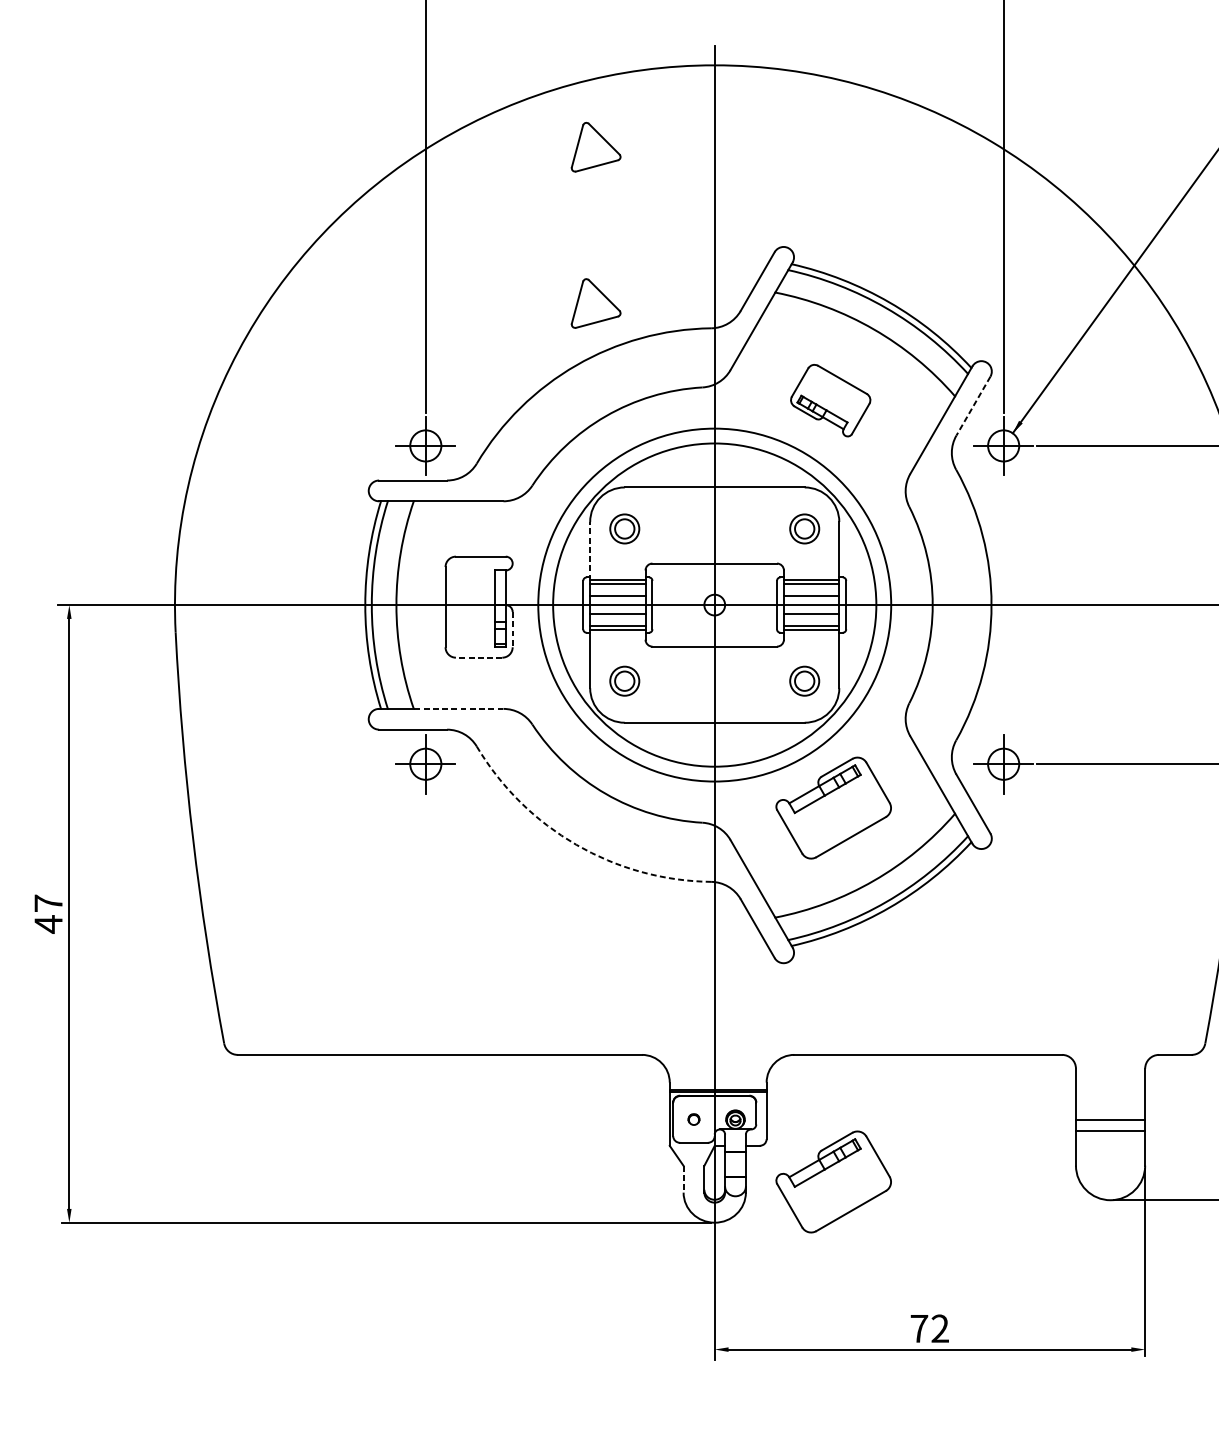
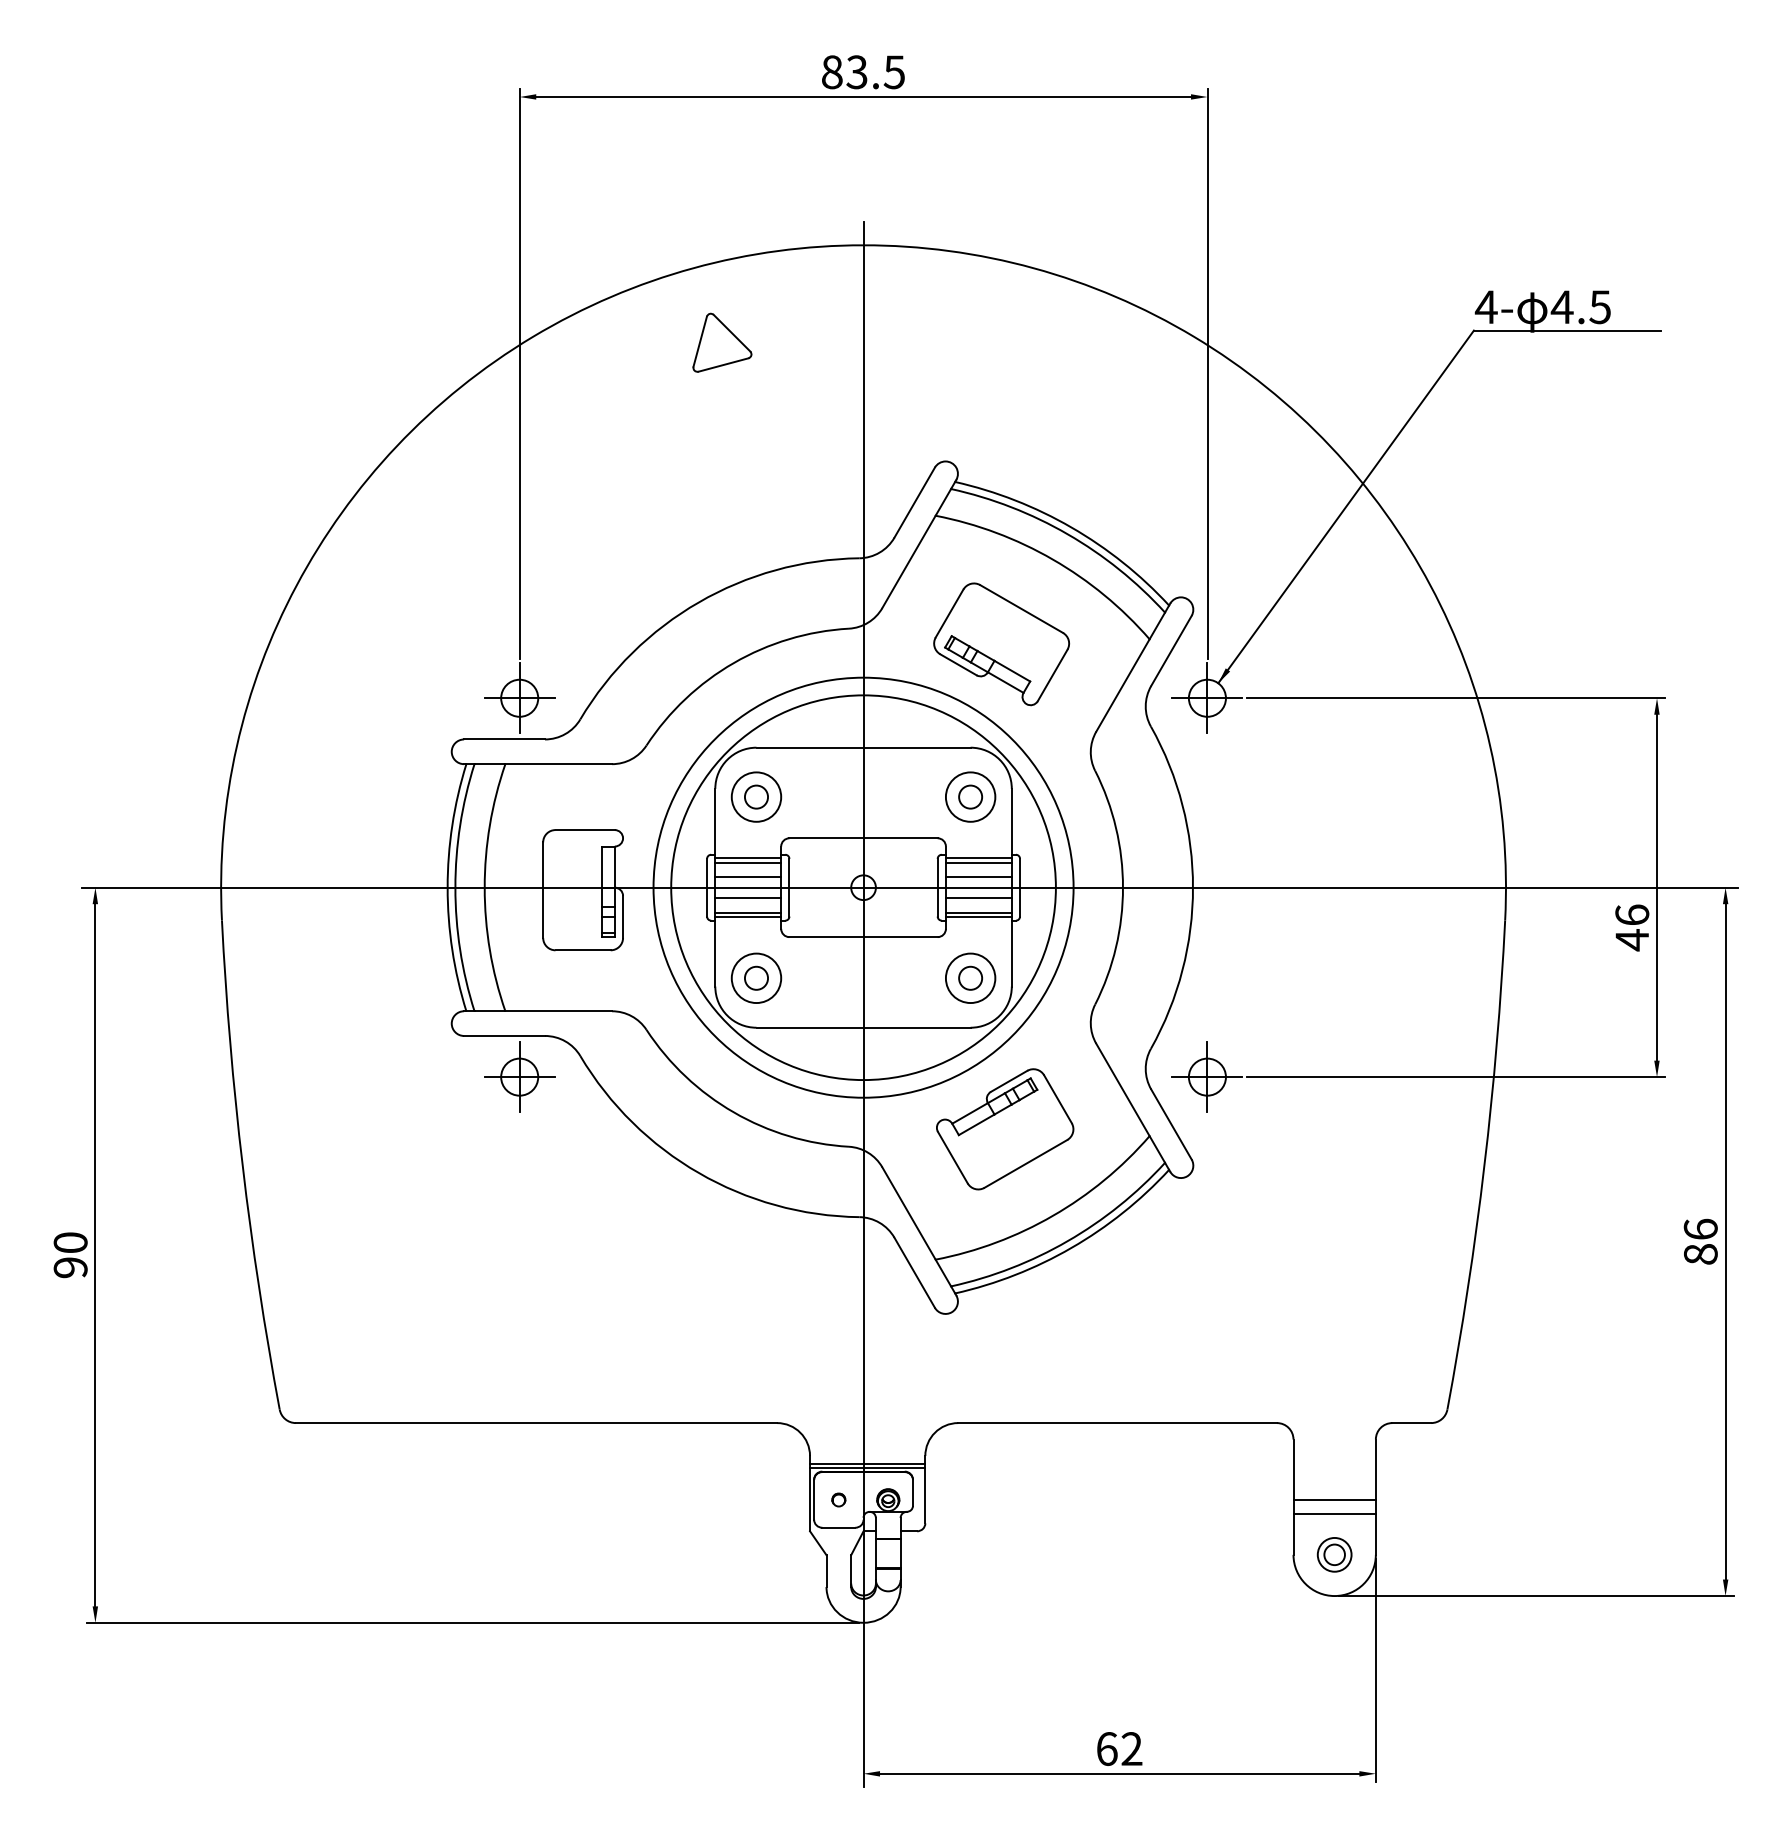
part: (596, 303) -> (722, 528), removed
part: (830, 400) -> (1001, 644), size x1.43
line: (973, 406) -> (1171, 651), dashed -> solid
circle: (624, 528) -> (756, 796), size x1.43
circle: (804, 528) -> (970, 796), size x1.43
line: (590, 551) -> (715, 823), dashed -> solid
line: (513, 630) -> (623, 917), dashed -> solid
line: (479, 657) -> (583, 950), dashed -> solid
circle: (624, 681) -> (756, 978), size x1.43
circle: (804, 681) -> (970, 978), size x1.43
line: (458, 709) -> (558, 1011), dashed -> solid
arc: (576, 845) -> (698, 1173), dashed -> solid
text: (48, 914) -> (70, 1255), 47 -> 90
part: (1110, 1165) -> (1334, 1554), added
line: (683, 1179) -> (826, 1571), dashed -> solid
part: (834, 1182) -> (1005, 1574), removed
text: (919, 1329) -> (1107, 1749), 72 -> 62

